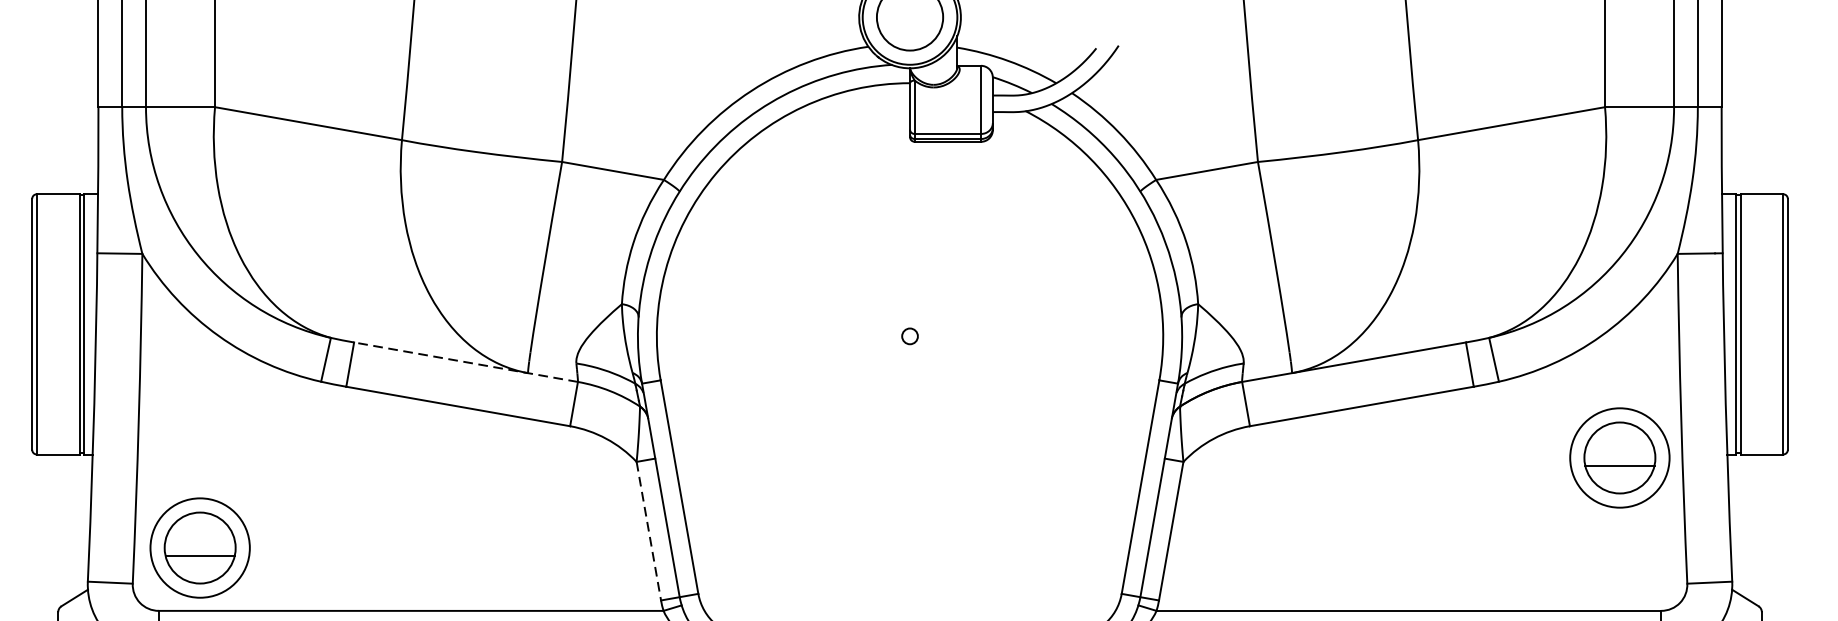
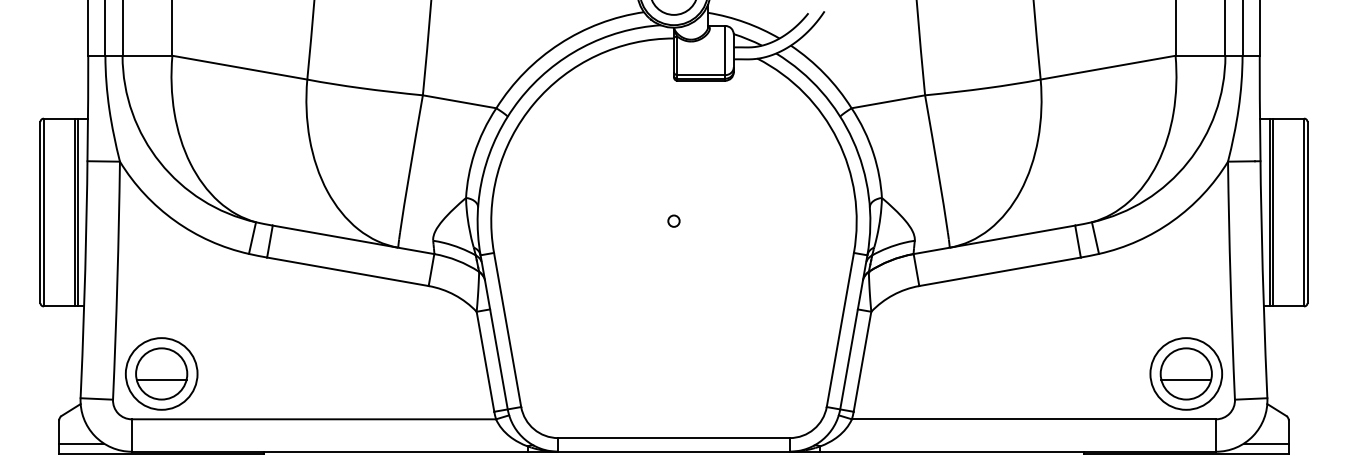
line: (465, 361) -> (353, 239), dashed -> solid
part: (1620, 457) -> (1186, 373), moved
line: (648, 530) -> (485, 361), dashed -> solid

